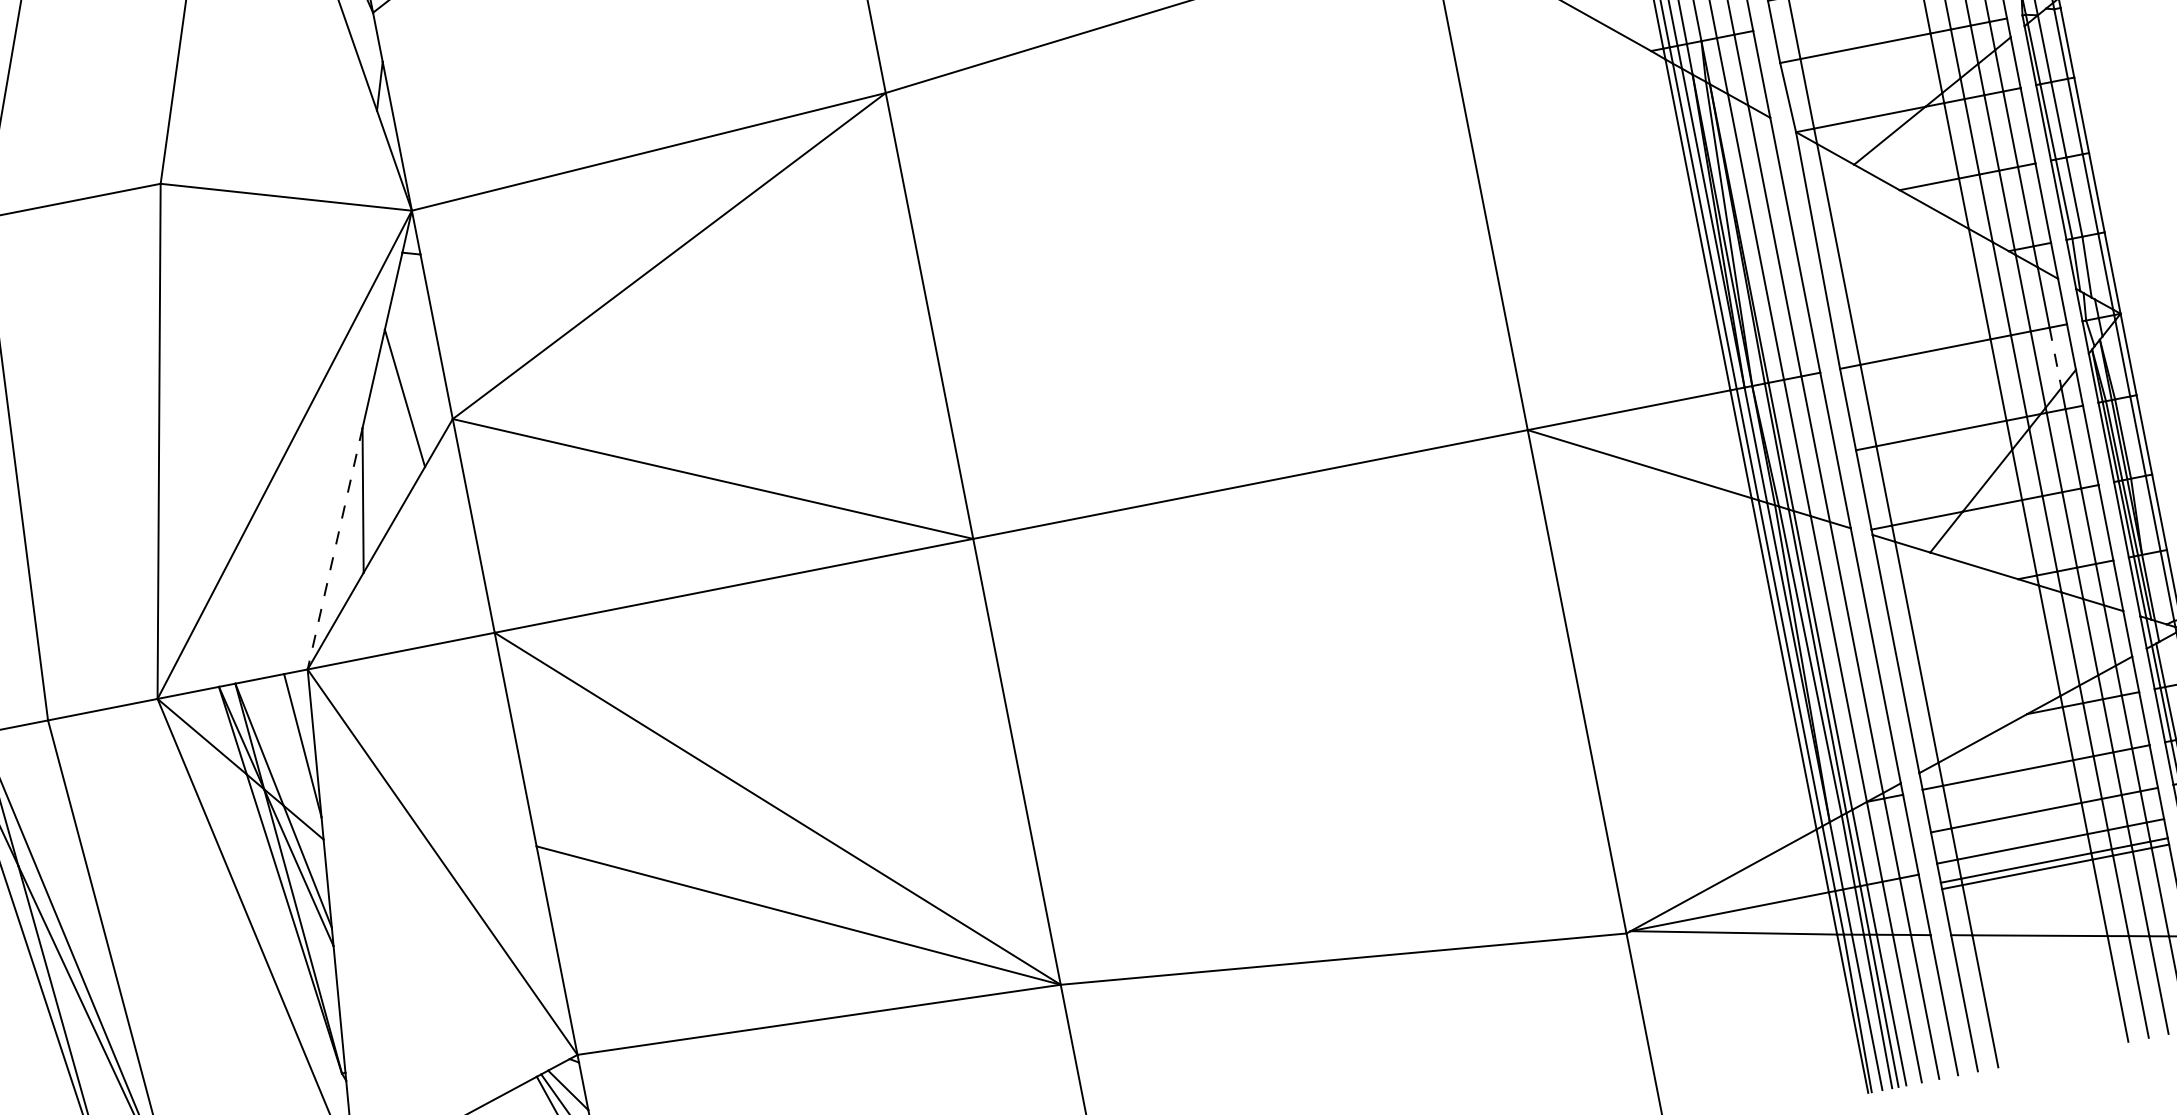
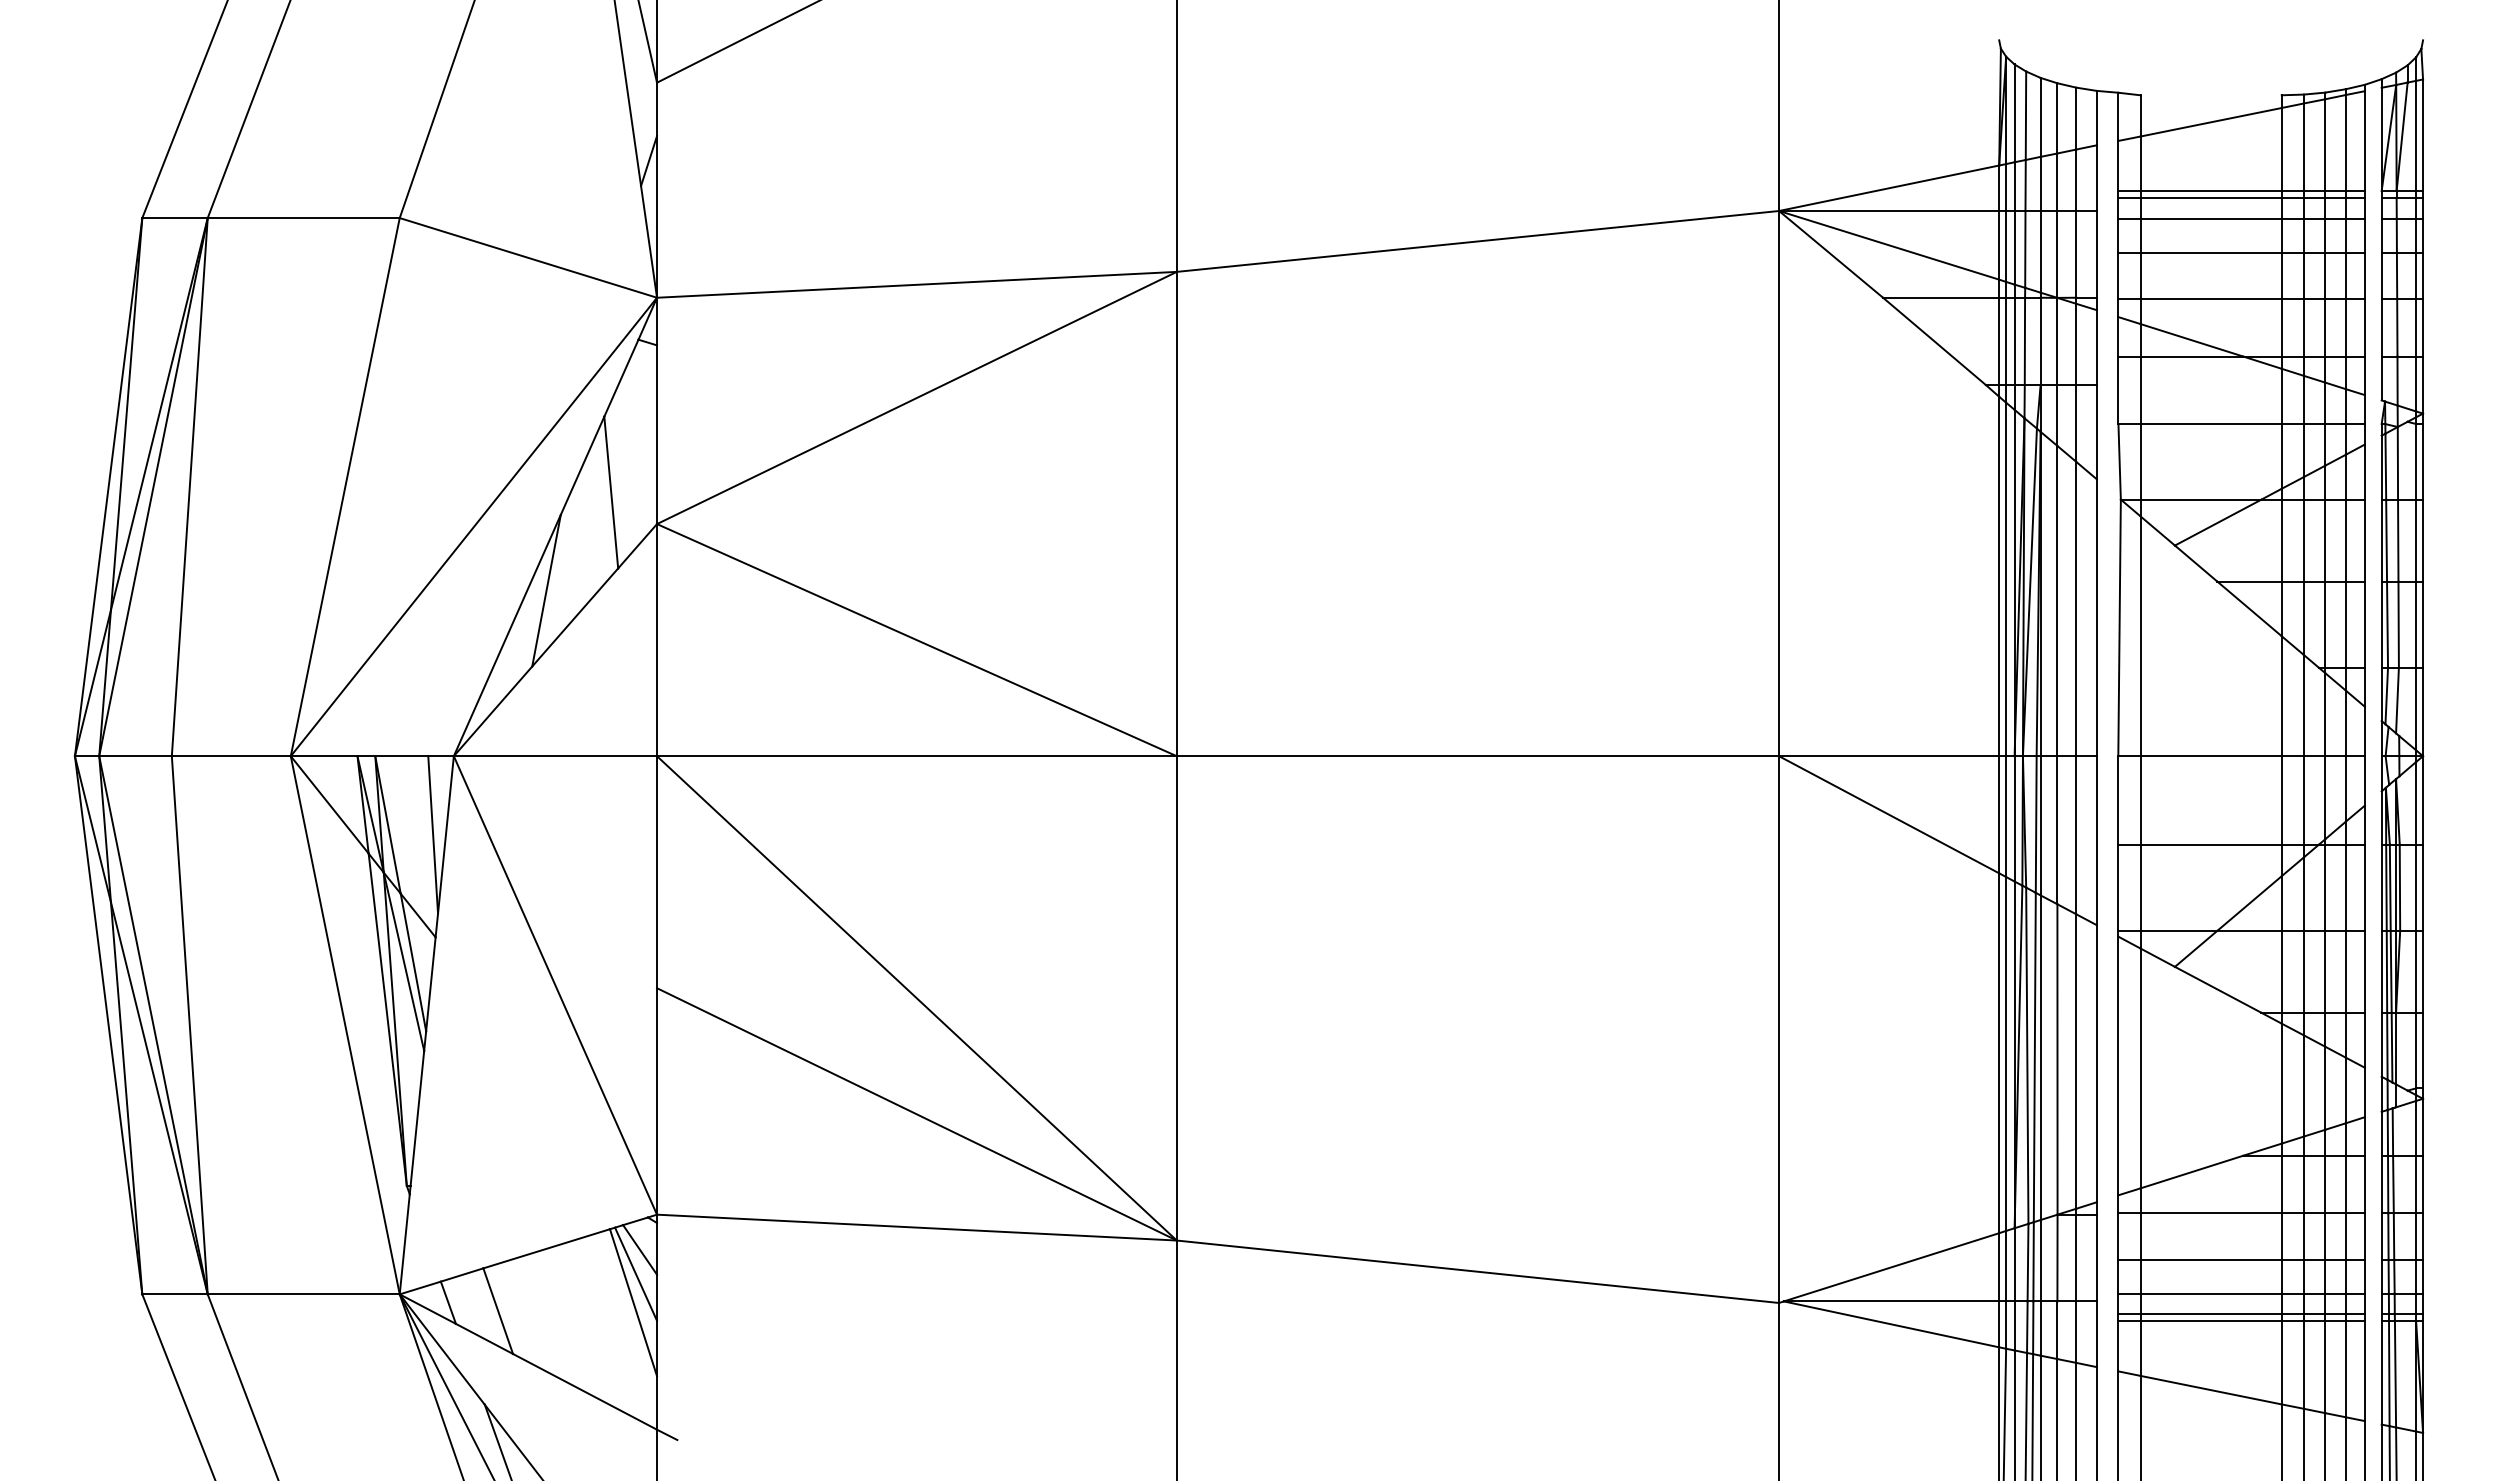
line: (2055, 357) -> (2345, 788), dashed -> solid
line: (335, 548) -> (507, 635), dashed -> solid

